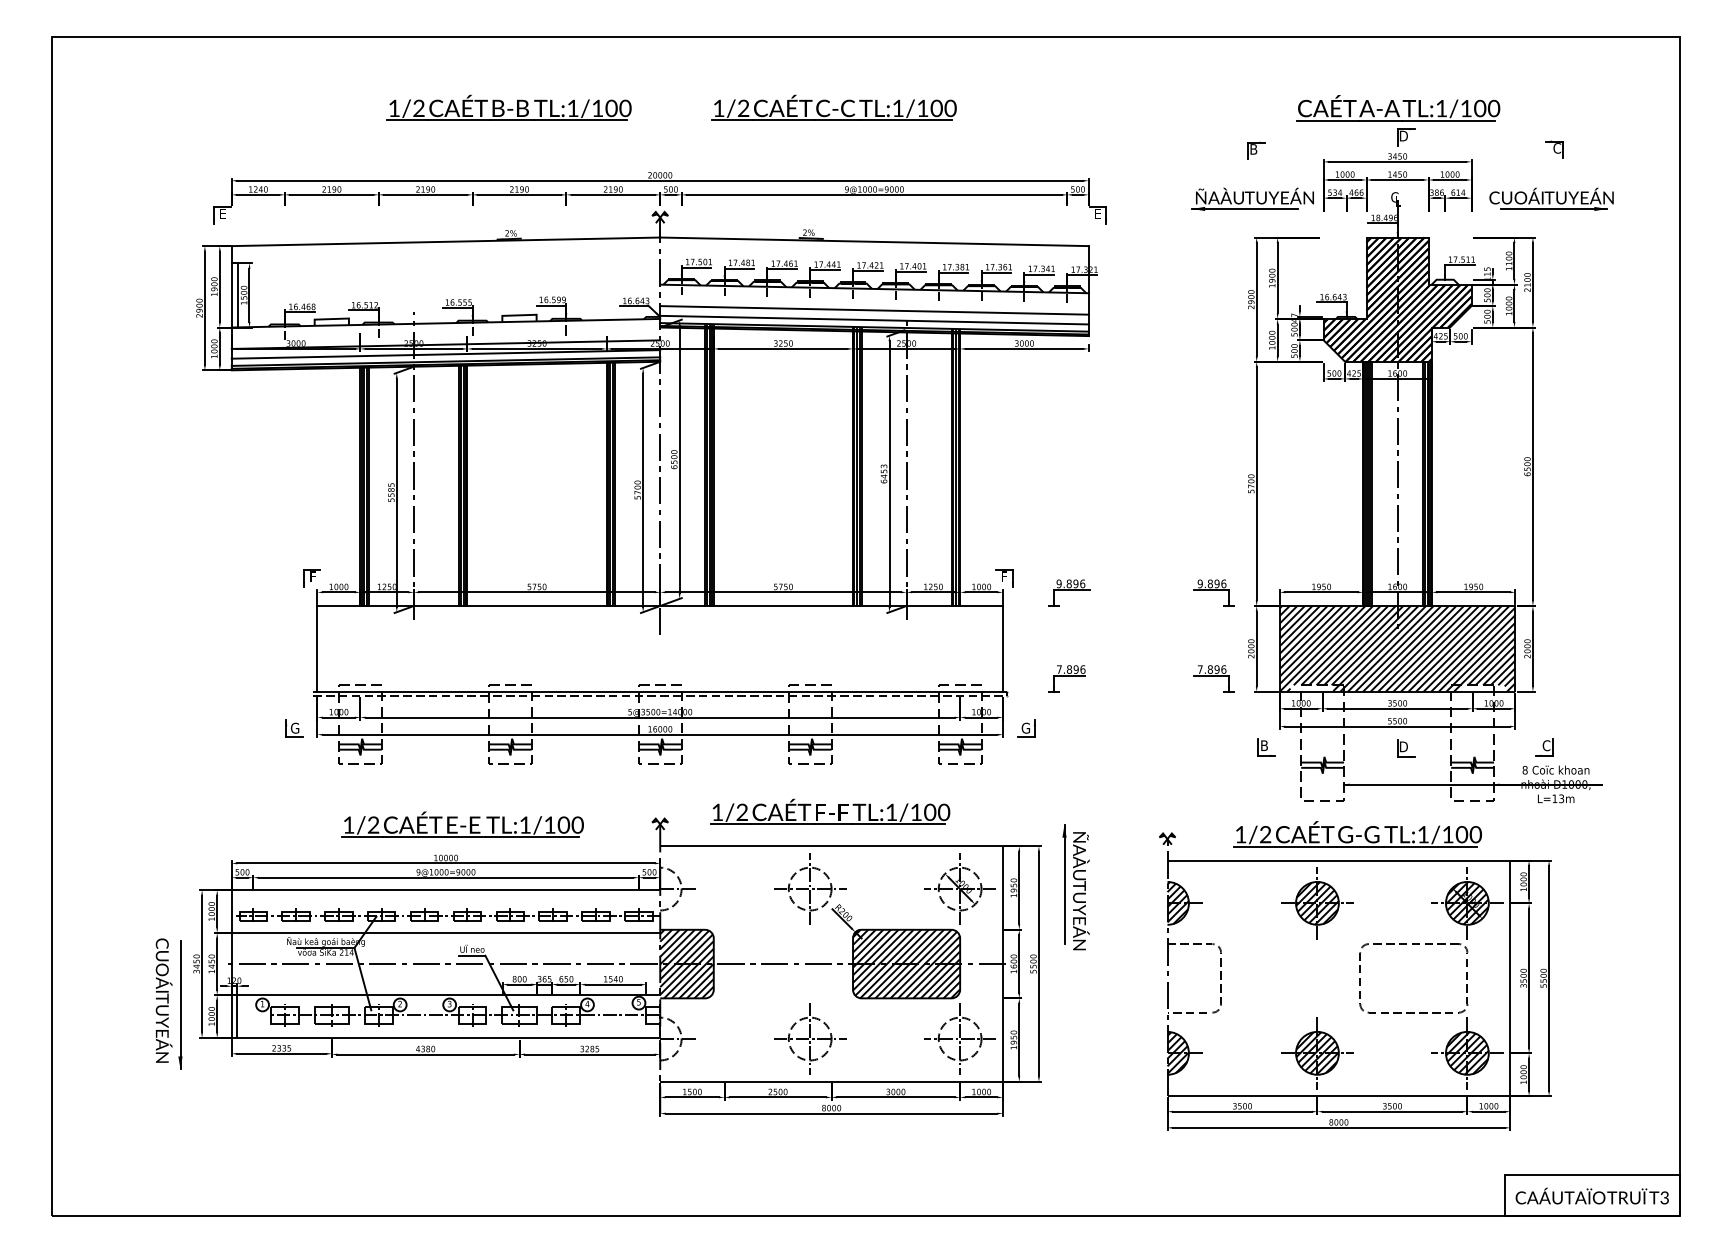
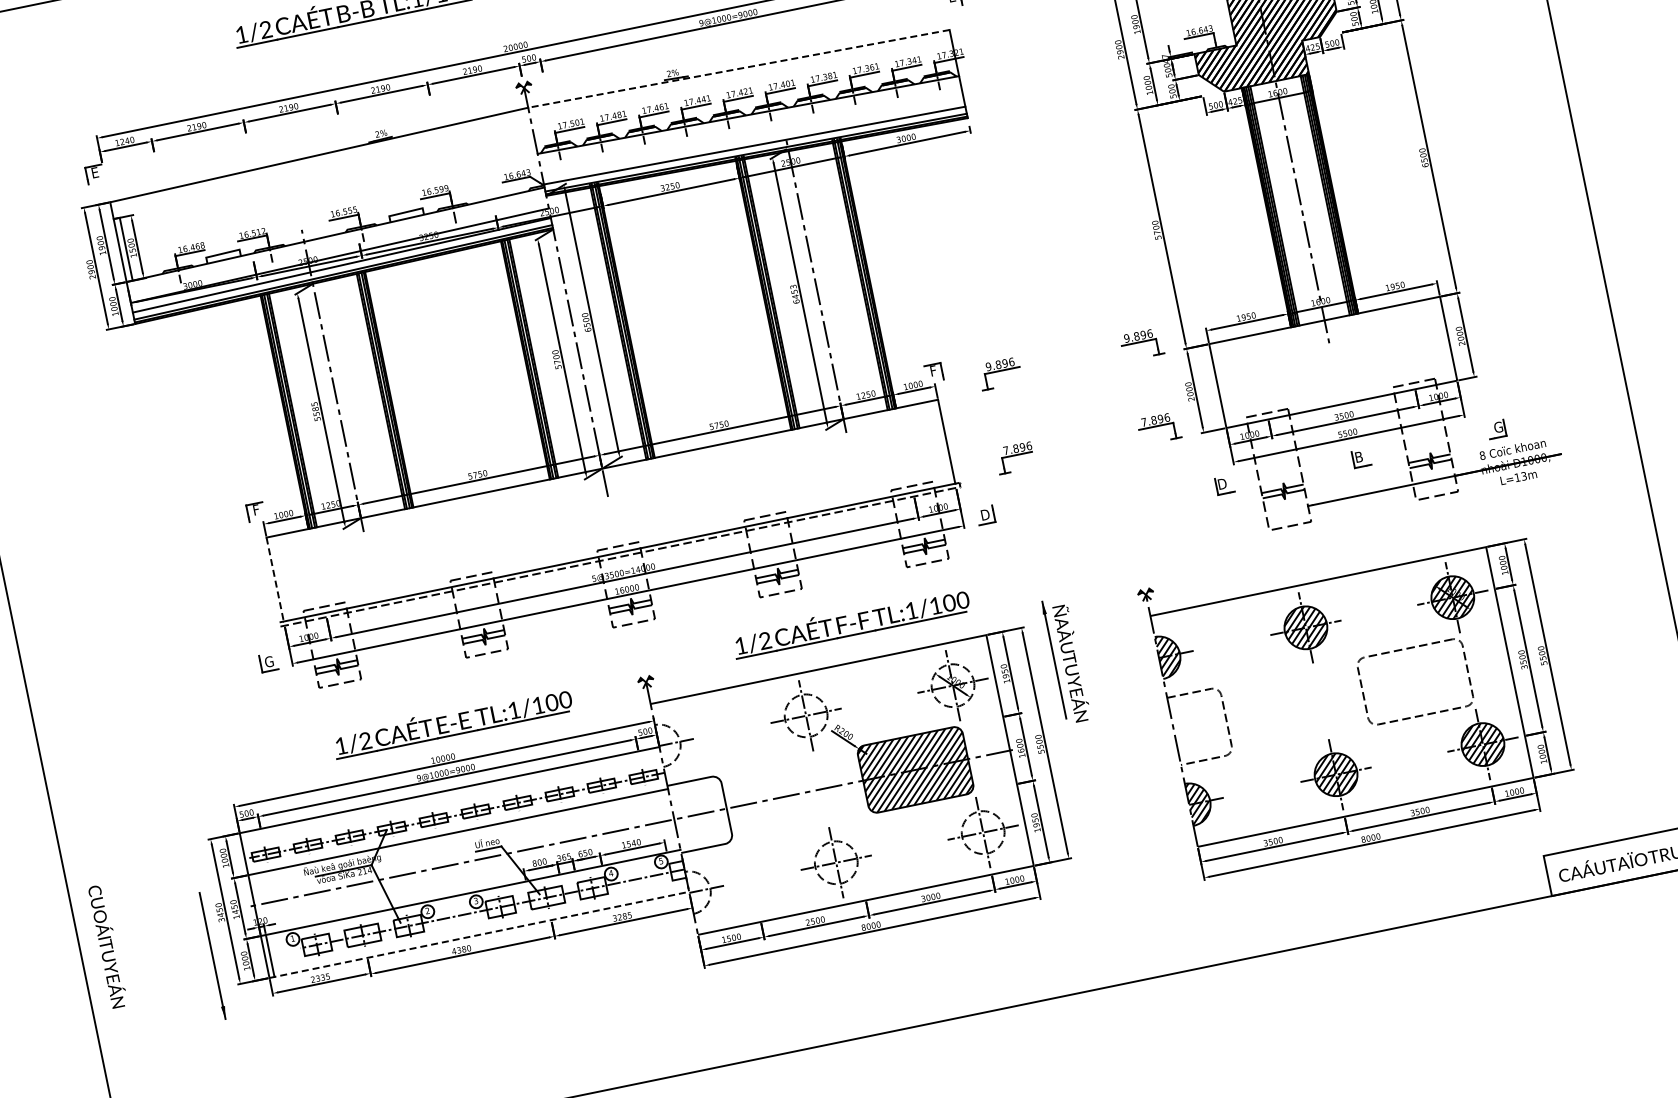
line: (873, 241) -> (737, 68), solid -> dashed
line: (874, 310) -> (752, 136), removed
line: (317, 648) -> (275, 579), solid -> dashed
hatch: (1397, 648) -> (1333, 362), removed
text: (1025, 727) -> (984, 514), G -> D
text: (1264, 745) -> (1222, 483), B -> D
text: (1546, 745) -> (1498, 427), C -> G
text: (1403, 746) -> (1358, 456), D -> B
part: (830, 811) -> (851, 622), moved
part: (1357, 834) -> (1331, 552), removed
hatch: (686, 963) -> (699, 813), removed
text: (163, 1000) -> (107, 946), moved
line: (446, 1037) -> (479, 934), solid -> dashed

